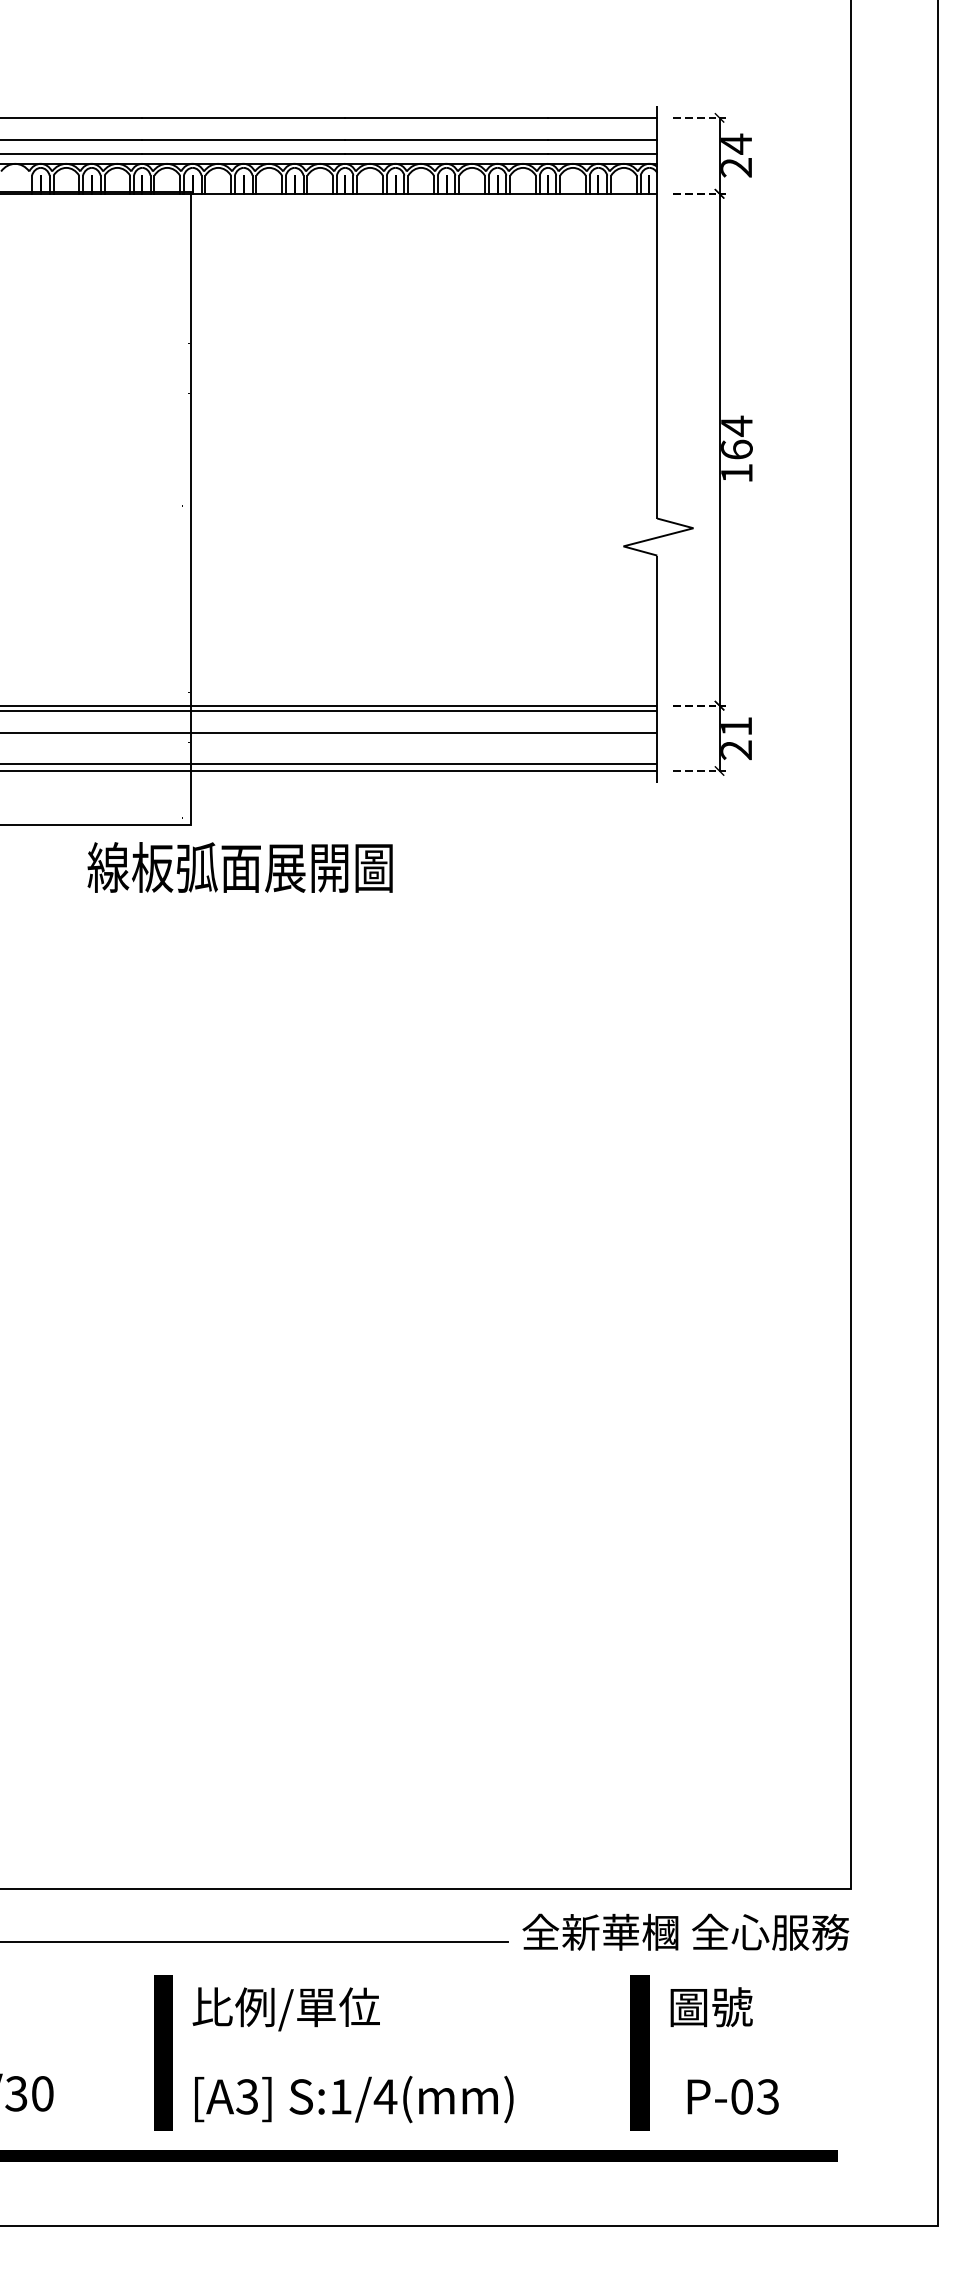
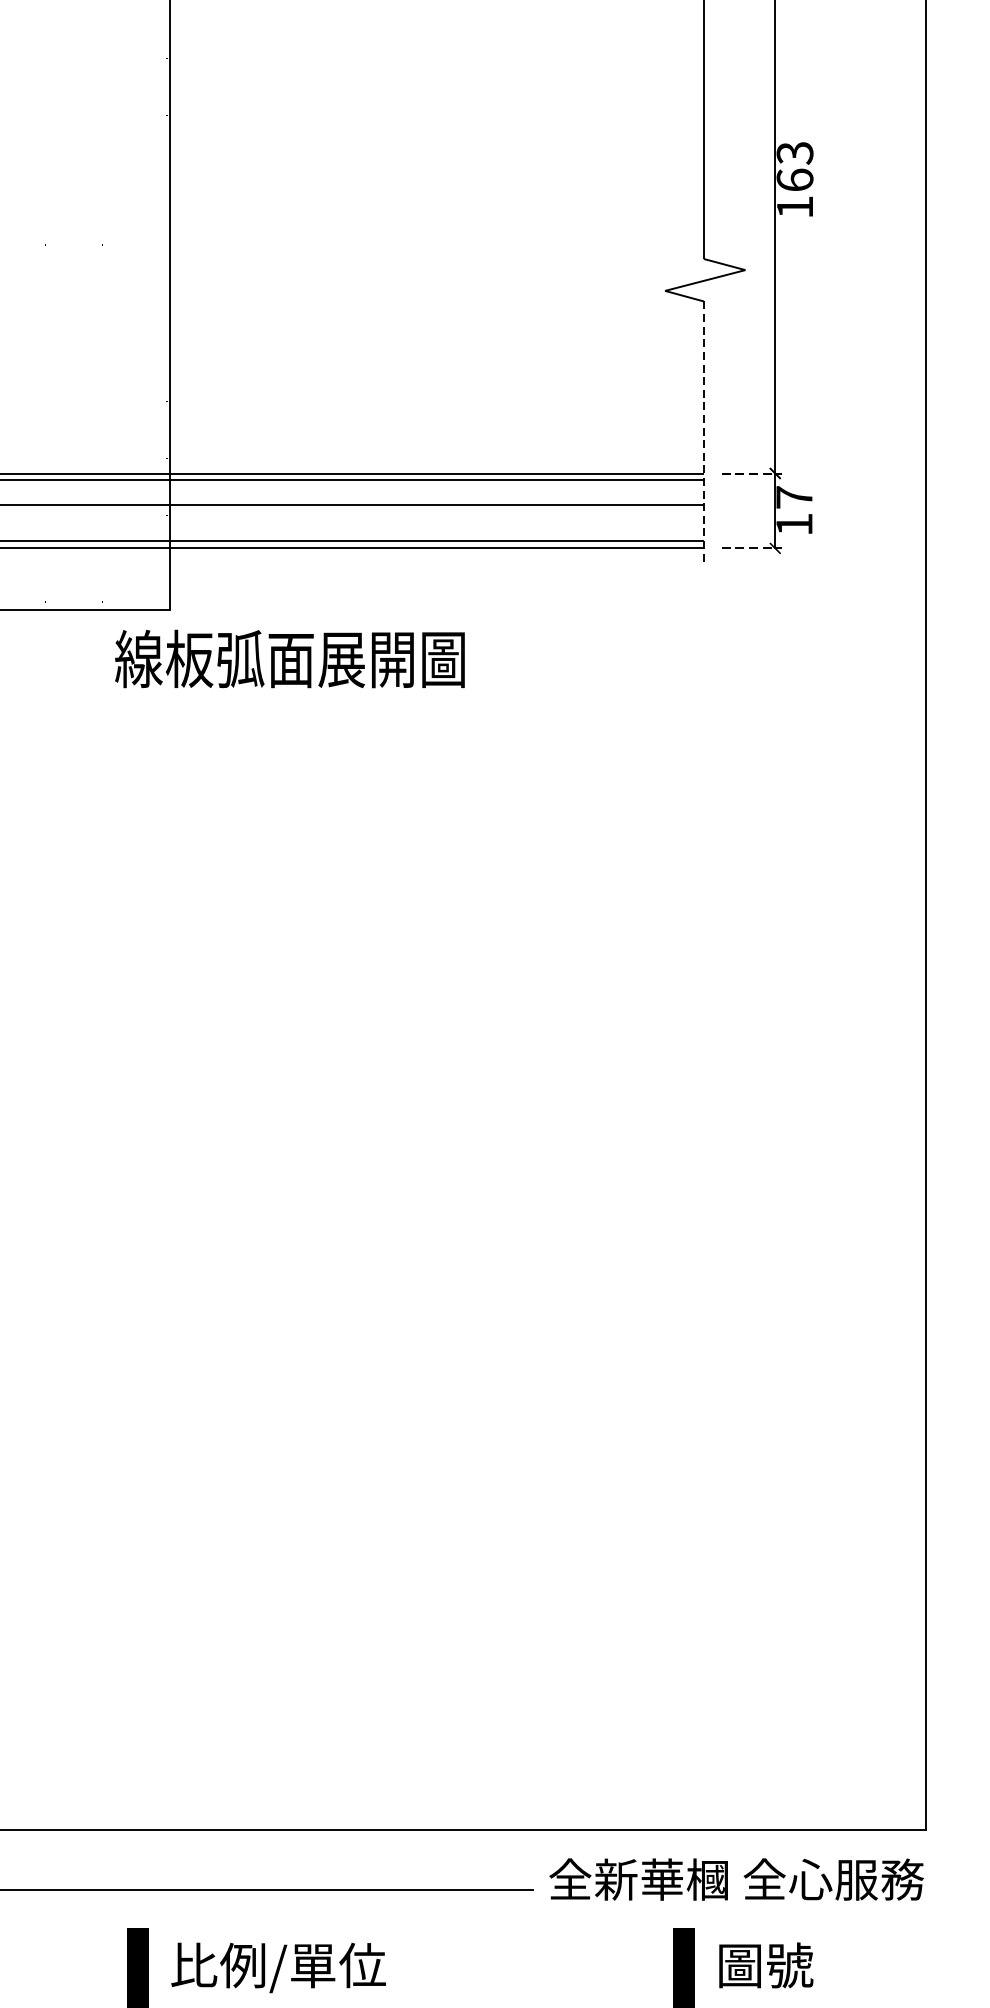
text: (736, 425) -> (794, 152), 164 -> 163
line: (657, 669) -> (704, 432), solid -> dashed
text: (736, 738) -> (794, 511), 21 -> 17
text: (239, 867) -> (289, 658), moved

